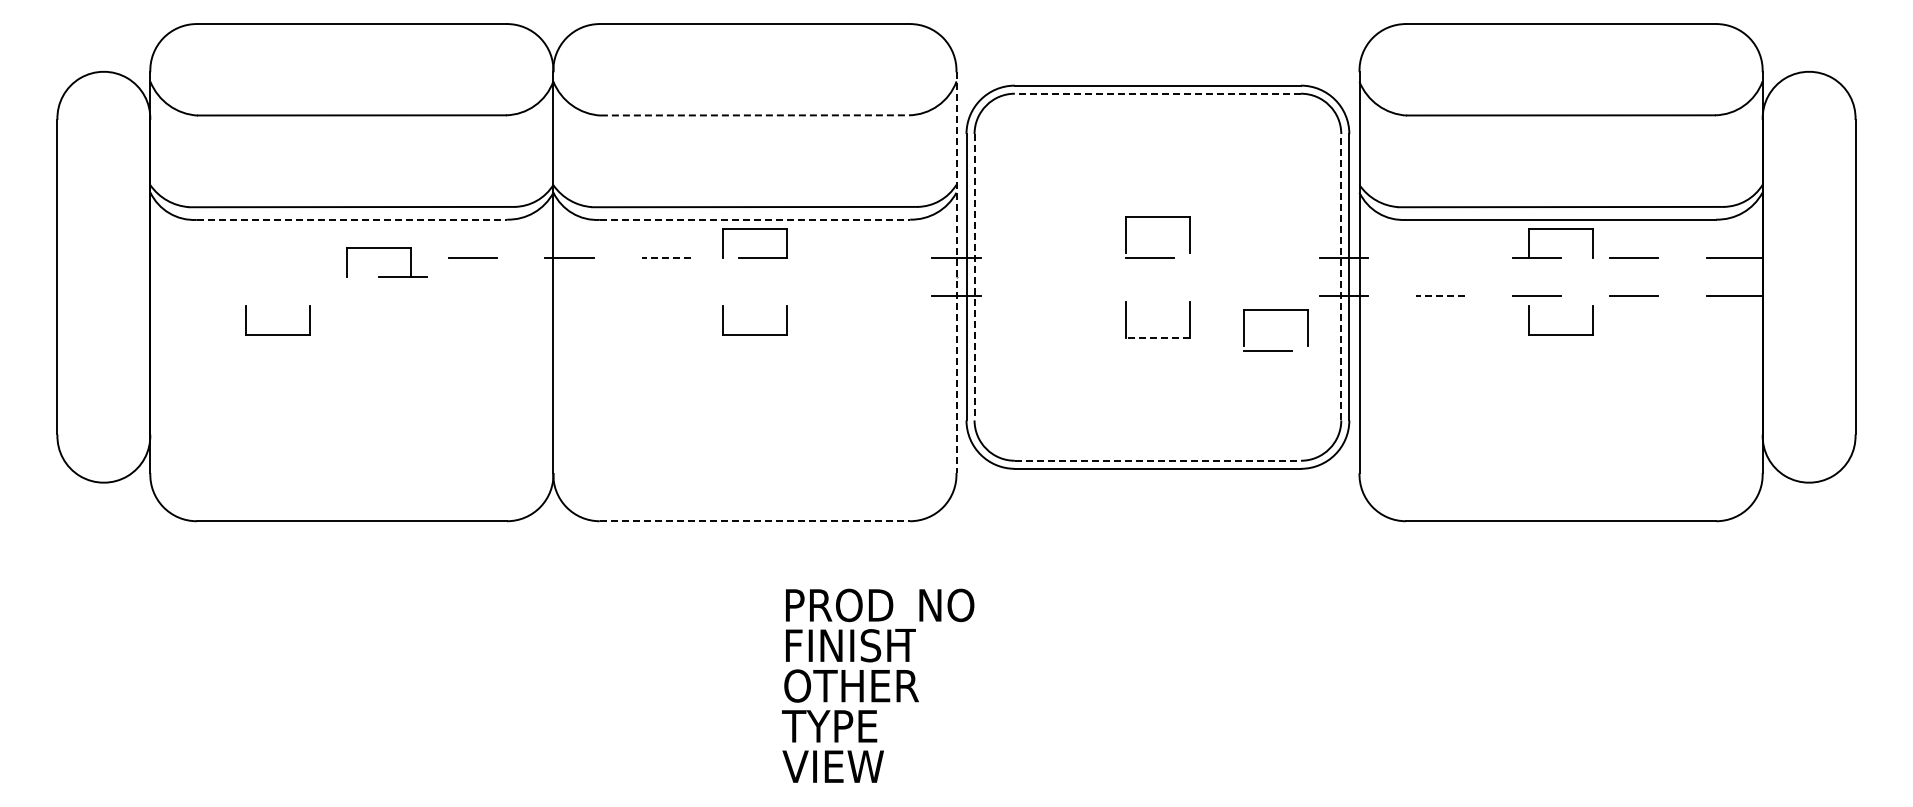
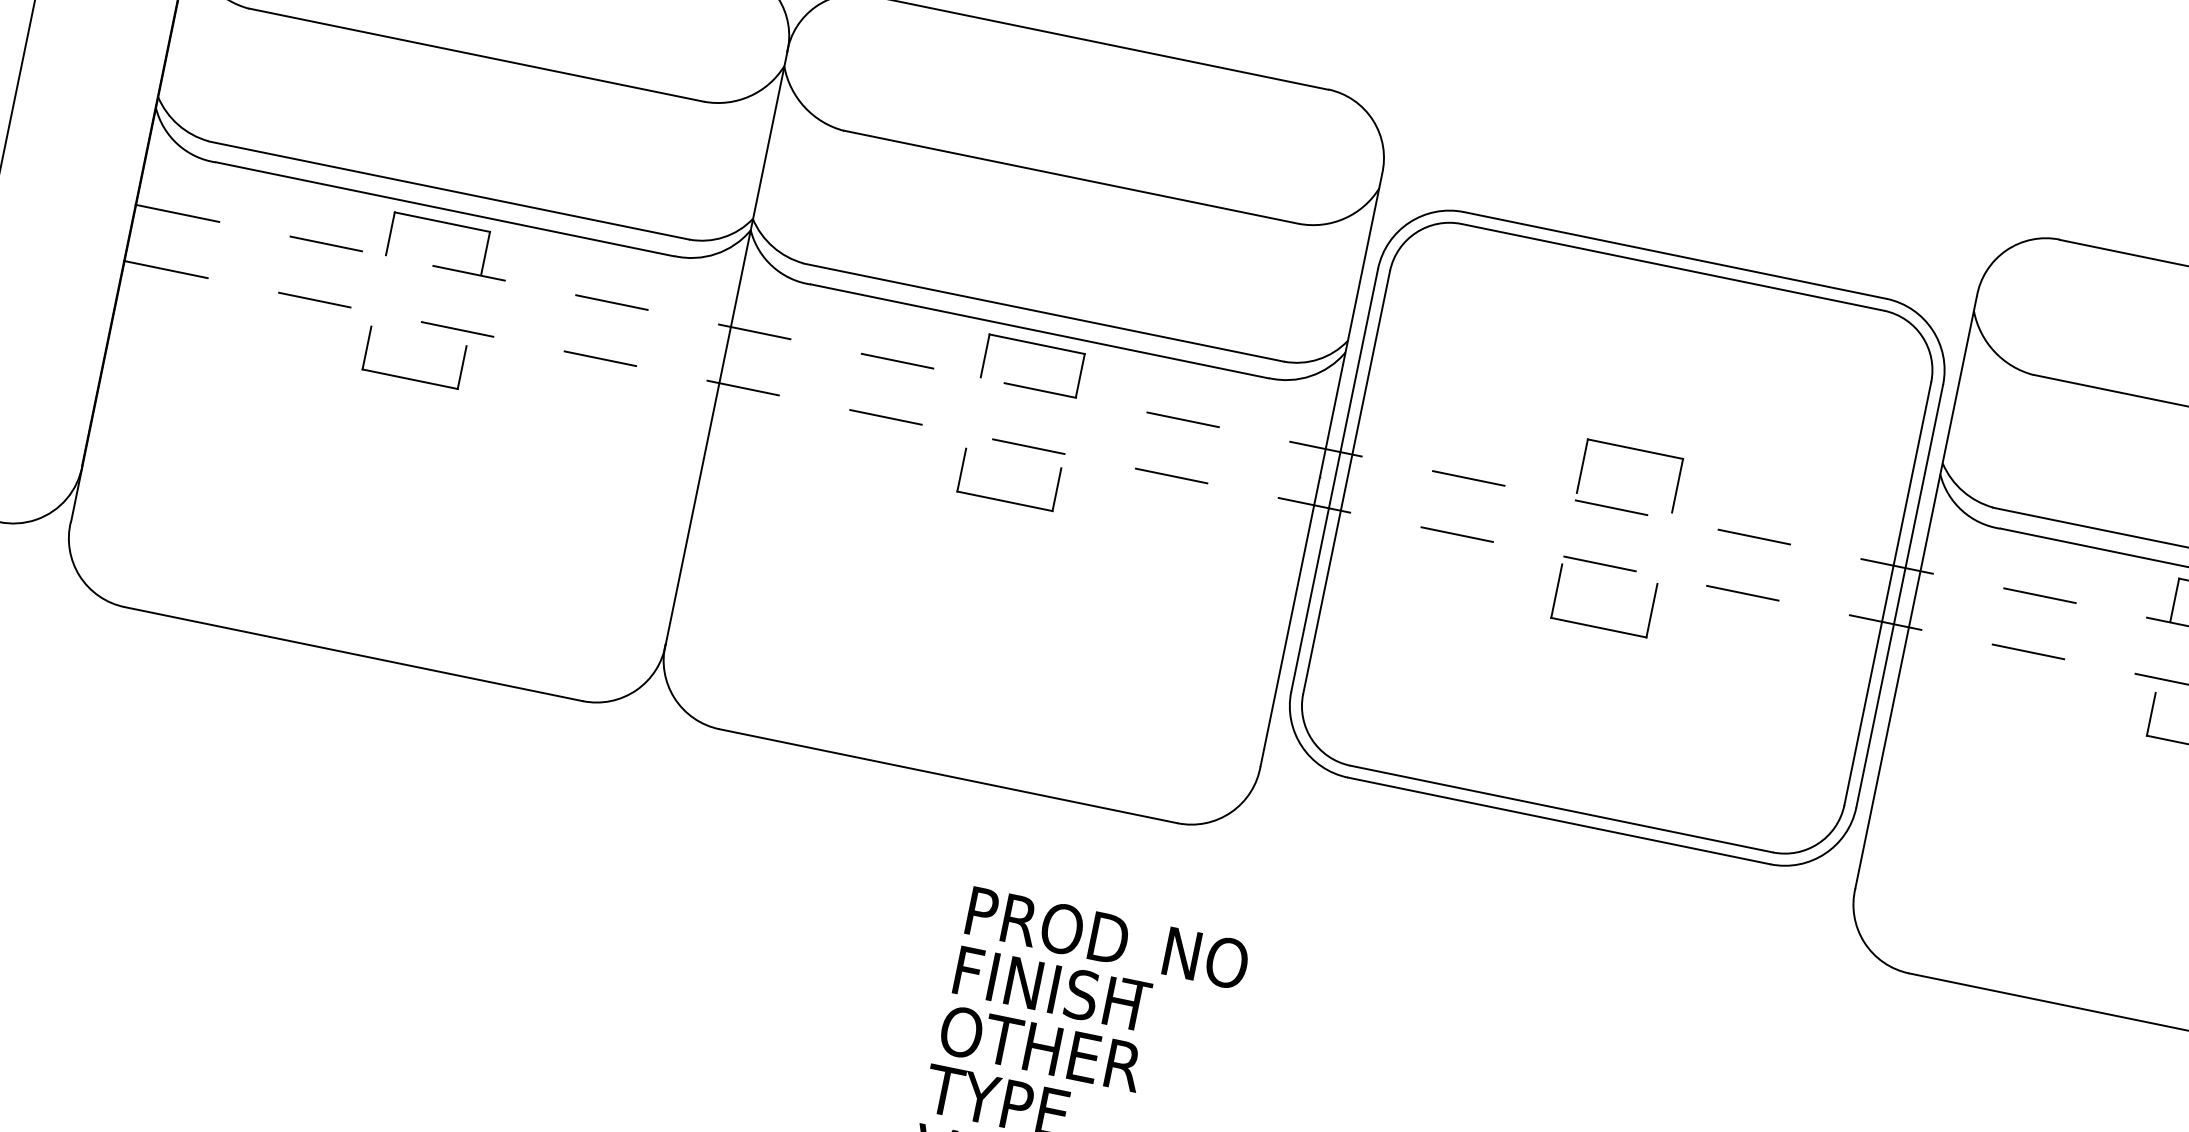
line: (1157, 93) -> (1672, 266), dashed -> solid
line: (755, 115) -> (1072, 177), dashed -> solid
line: (352, 219) -> (446, 208), dashed -> solid
line: (755, 219) -> (1040, 331), dashed -> solid
part: (386, 248) -> (453, 225), moved
line: (1246, 257) -> (1753, 535), added
line: (178, 258) -> (177, 213), added
line: (279, 258) -> (326, 244), added
line: (665, 258) -> (896, 361), dashed -> solid
line: (859, 258) -> (1182, 420), added
line: (1053, 258) -> (1468, 478), added
line: (1440, 258) -> (2039, 596), added
line: (956, 273) -> (1321, 471), dashed -> solid
line: (1341, 276) -> (1888, 592), dashed -> solid
line: (974, 277) -> (1346, 483), dashed -> solid
line: (1246, 295) -> (1742, 591), added
line: (178, 296) -> (165, 269), added
line: (279, 296) -> (314, 300), added
line: (375, 296) -> (456, 329), added
line: (472, 296) -> (599, 358), added
line: (569, 296) -> (742, 388), added
line: (666, 296) -> (886, 417), added
line: (762, 296) -> (1027, 446), added
line: (859, 296) -> (1170, 476), added
line: (1053, 296) -> (1457, 534), added
line: (1149, 296) -> (1598, 564), added
line: (1439, 296) -> (2026, 651), dashed -> solid
part: (1275, 310) -> (1780, 622), removed
part: (277, 334) -> (409, 378), moved
line: (1157, 337) -> (1598, 627), dashed -> solid
line: (1158, 460) -> (1562, 808), dashed -> solid
line: (755, 521) -> (949, 776), dashed -> solid

